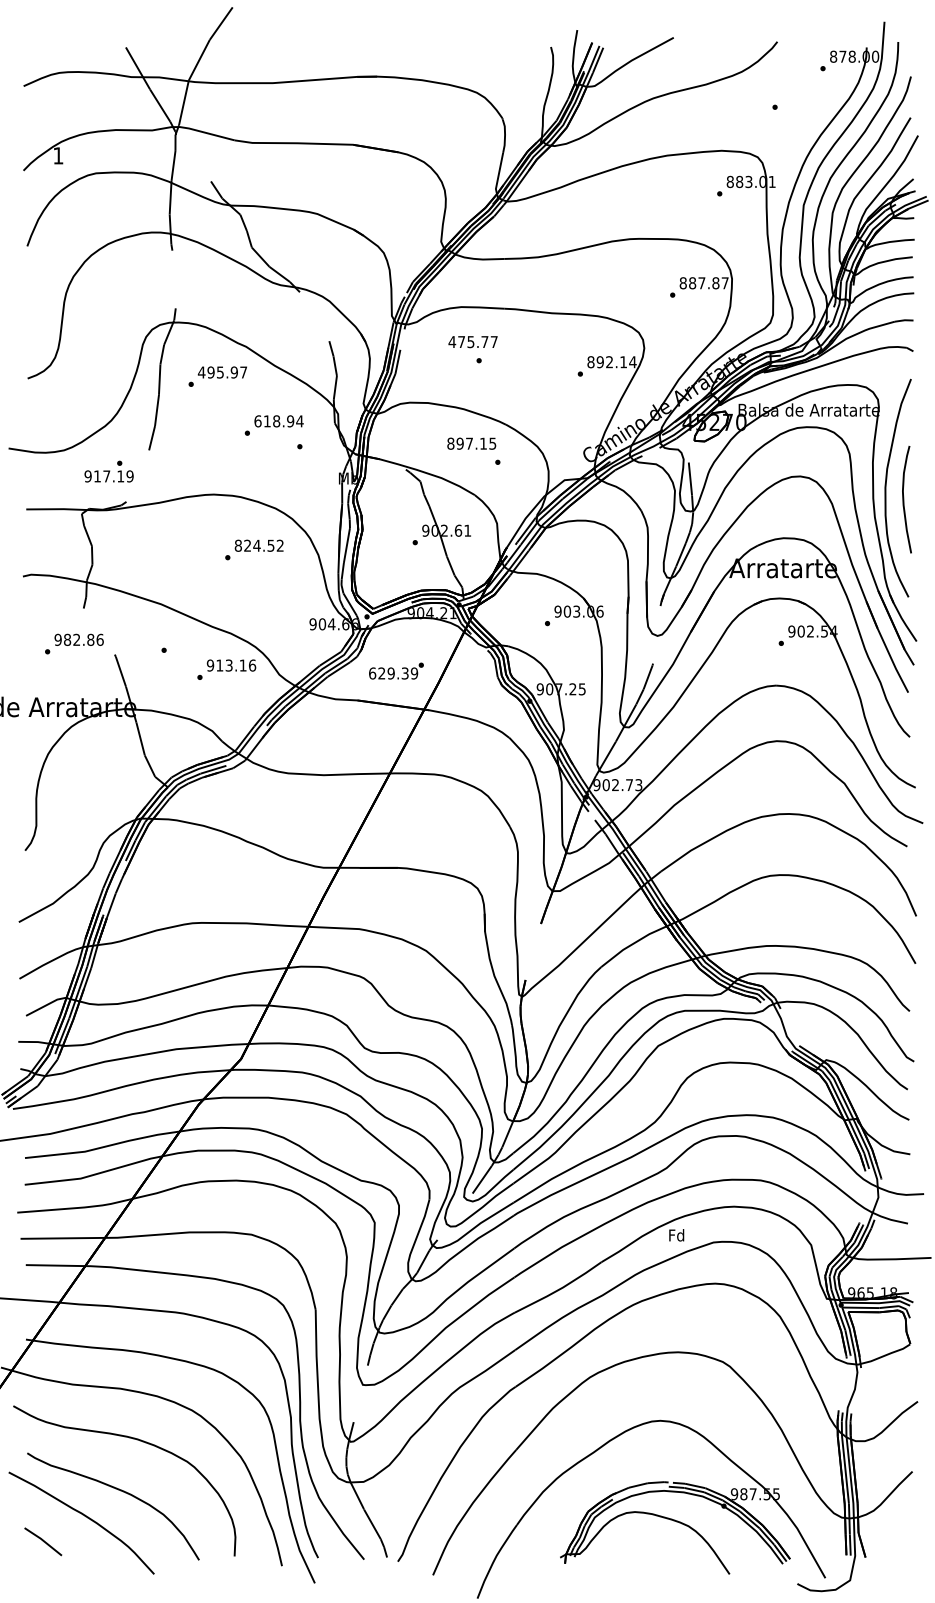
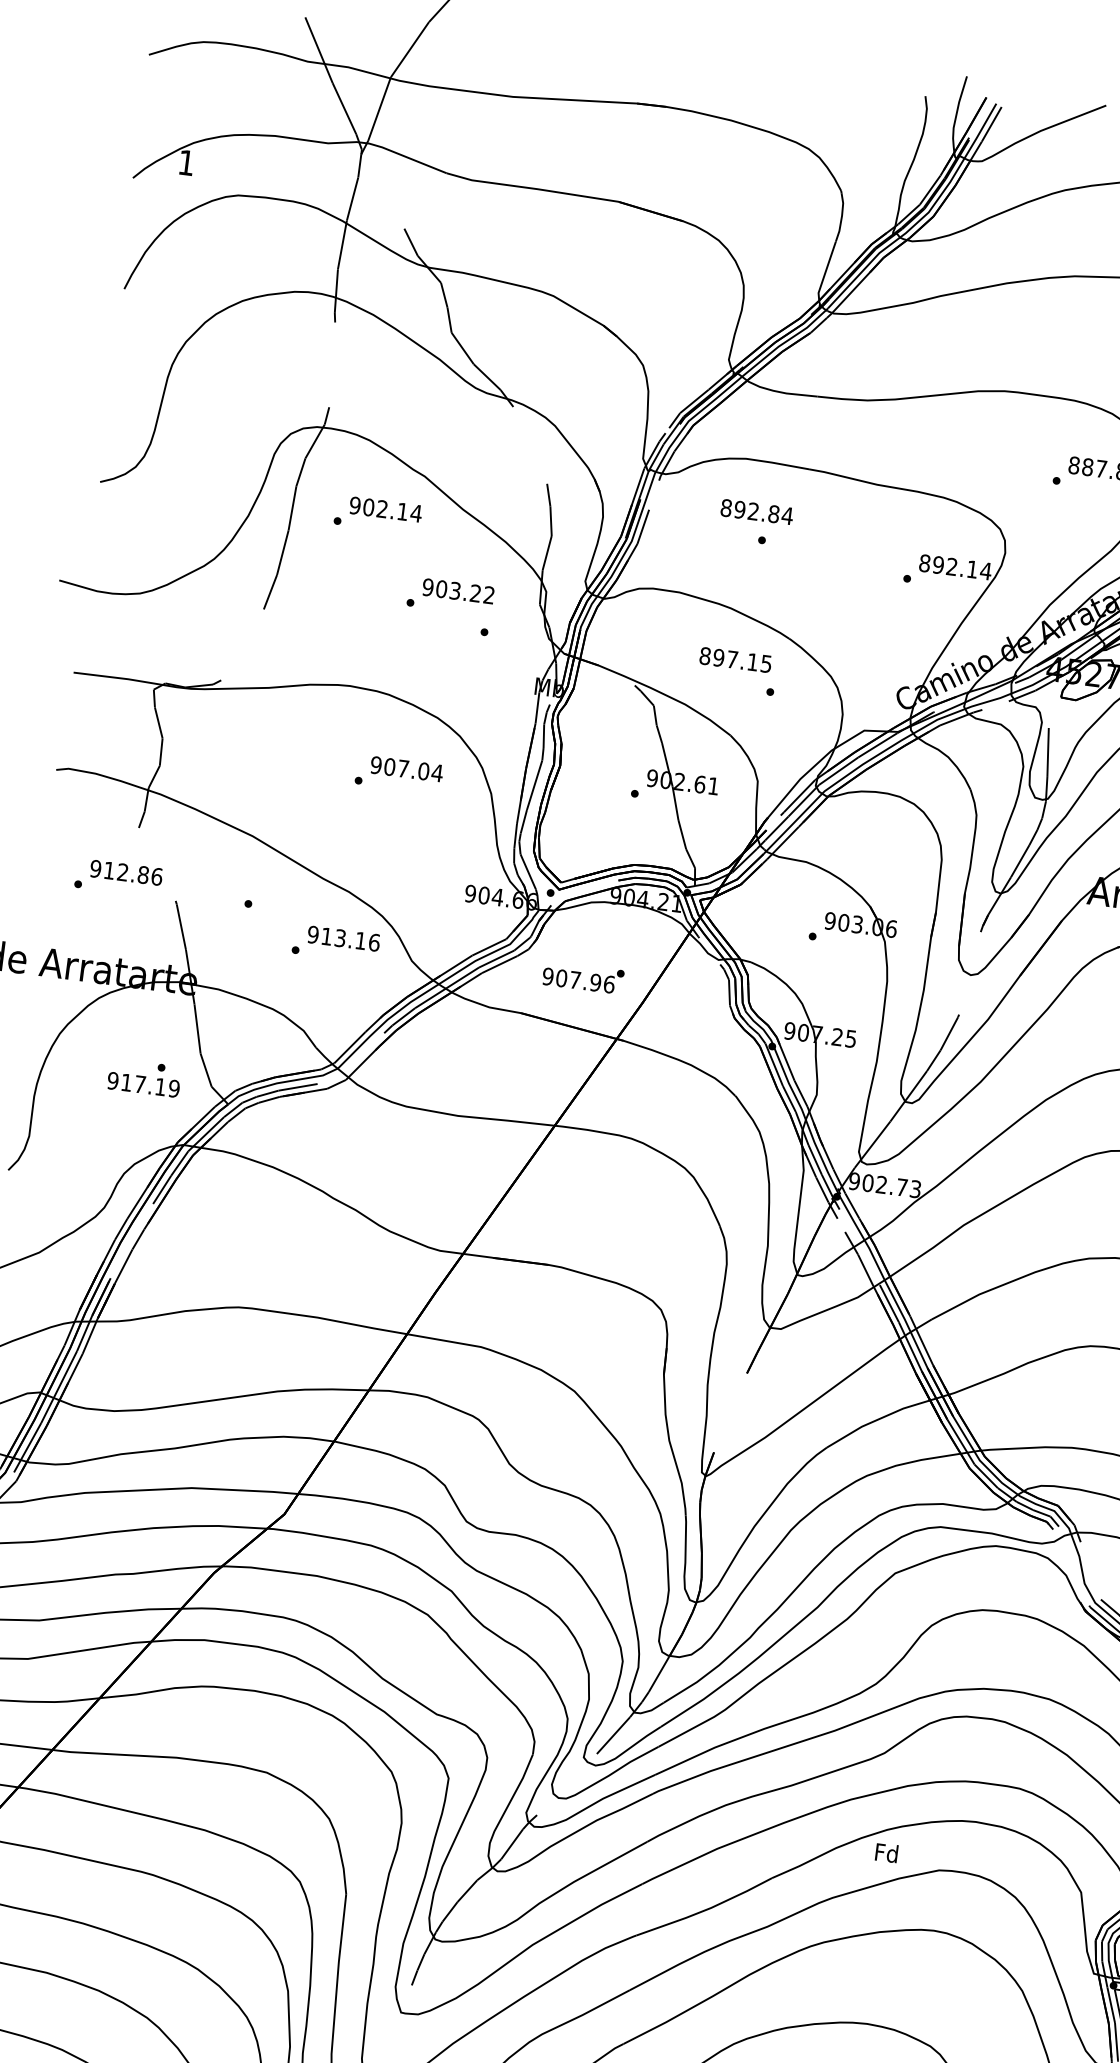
text: (473, 342) -> (757, 512), 475.77 -> 892.84
text: (222, 372) -> (385, 509), 495.97 -> 902.14
text: (278, 421) -> (457, 591), 618.94 -> 903.22
text: (108, 471) -> (143, 1077), moved
text: (259, 545) -> (407, 768), 824.52 -> 907.04
text: (67, 639) -> (109, 870), 982.86 -> 912.86
text: (393, 673) -> (578, 980), 629.39 -> 907.96

